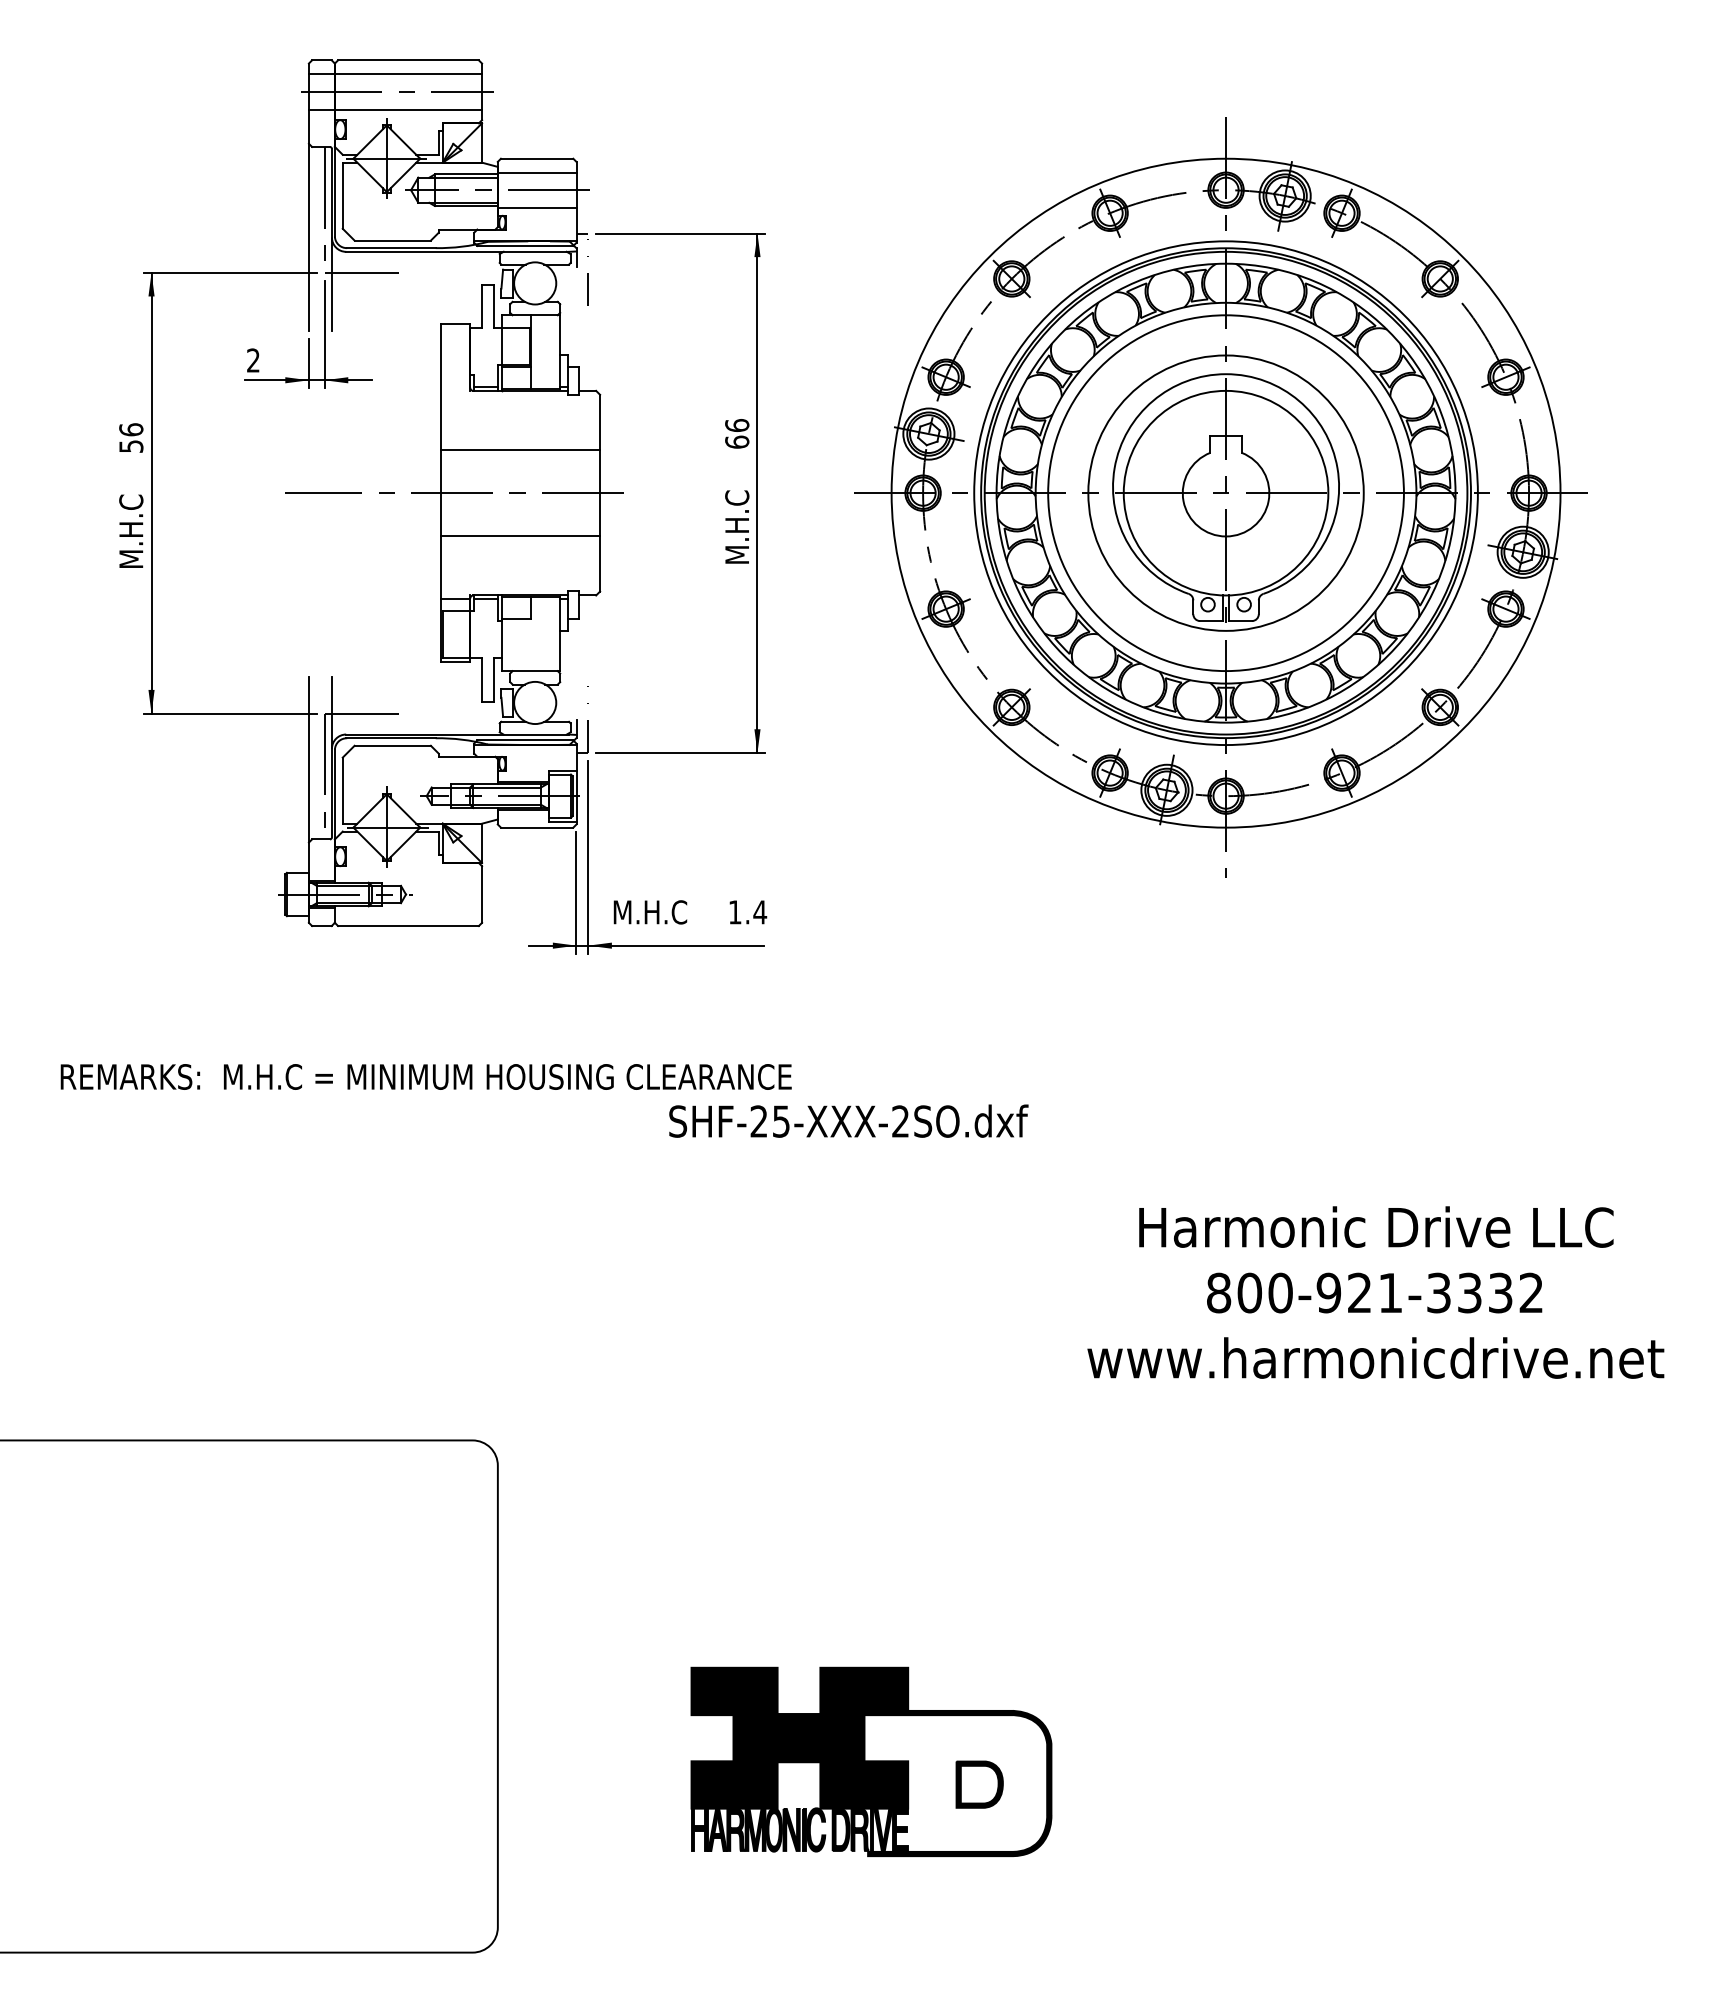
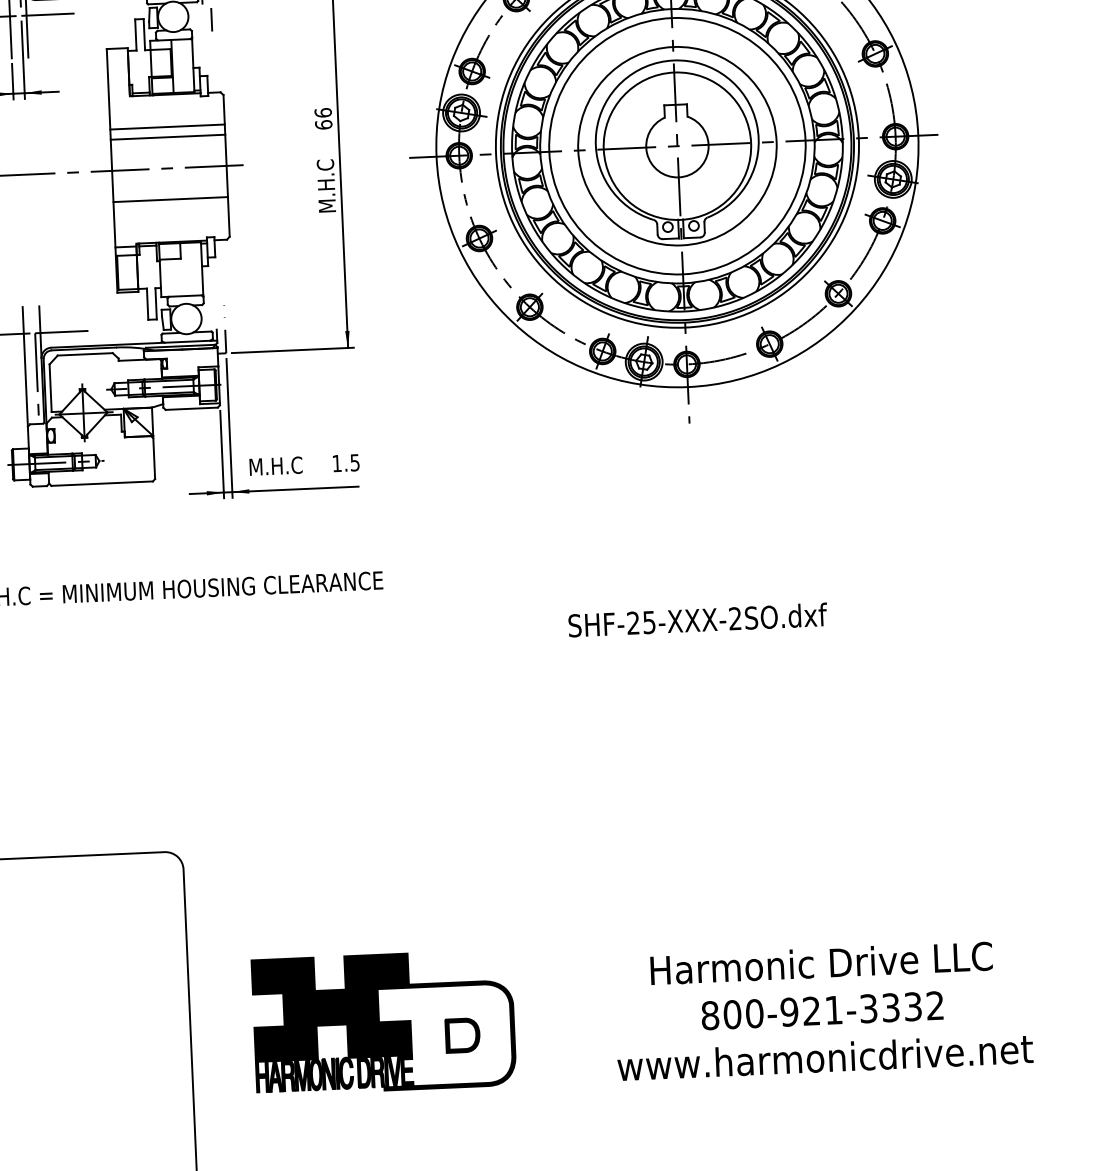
line: (520, 435) -> (167, 126), added
text: (760, 912) -> (355, 462), 1.4 -> 1.5
text: (848, 1120) -> (697, 619), moved
text: (1375, 1292) -> (823, 1010), moved
part: (871, 1761) -> (384, 1022), moved

